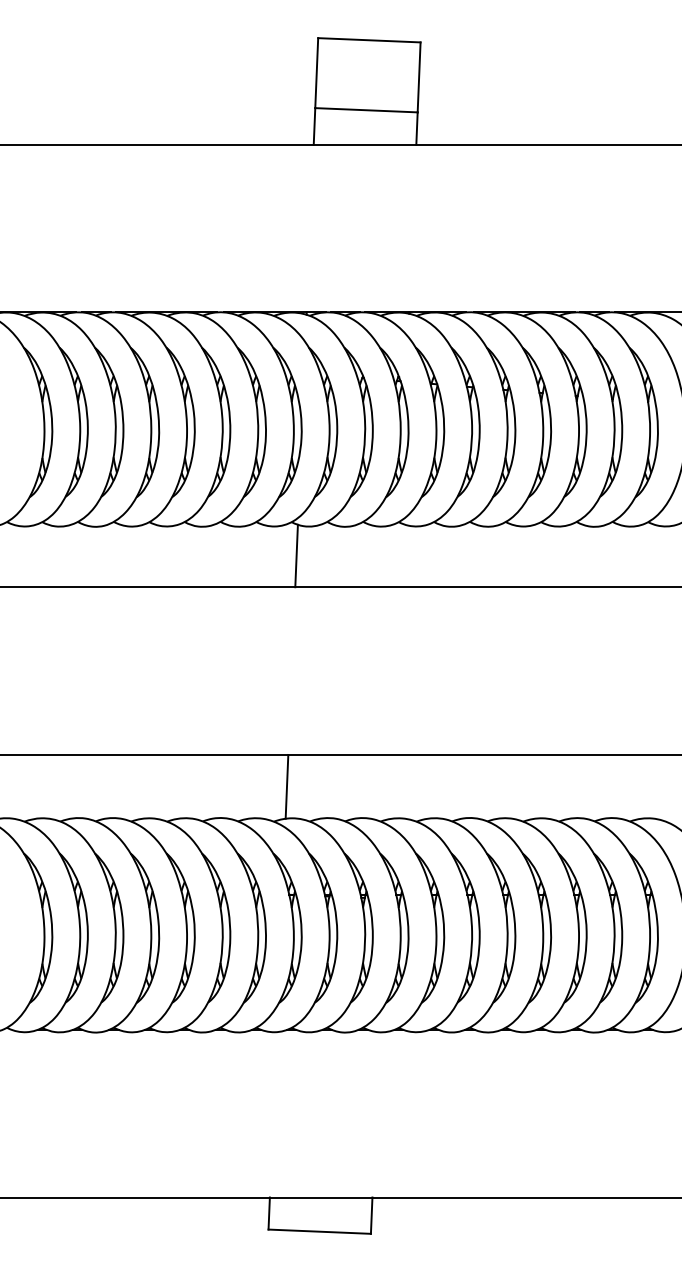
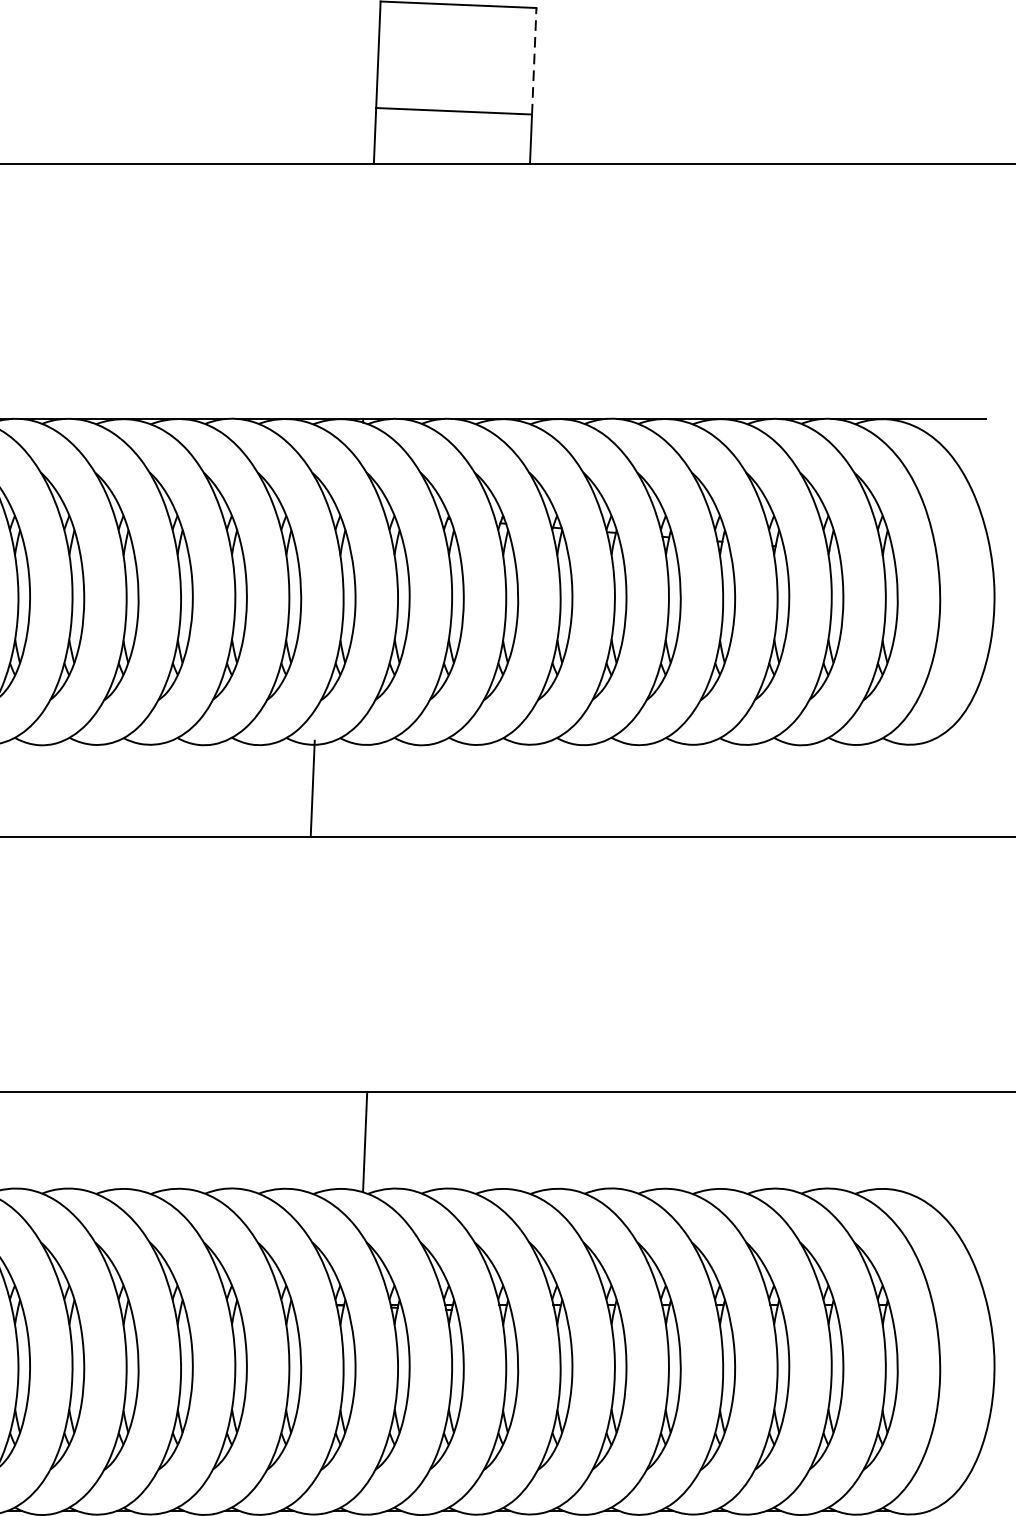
line: (419, 76) -> (534, 59), solid -> dashed
line: (296, 555) -> (312, 787), moved
line: (286, 786) -> (364, 1142), moved

